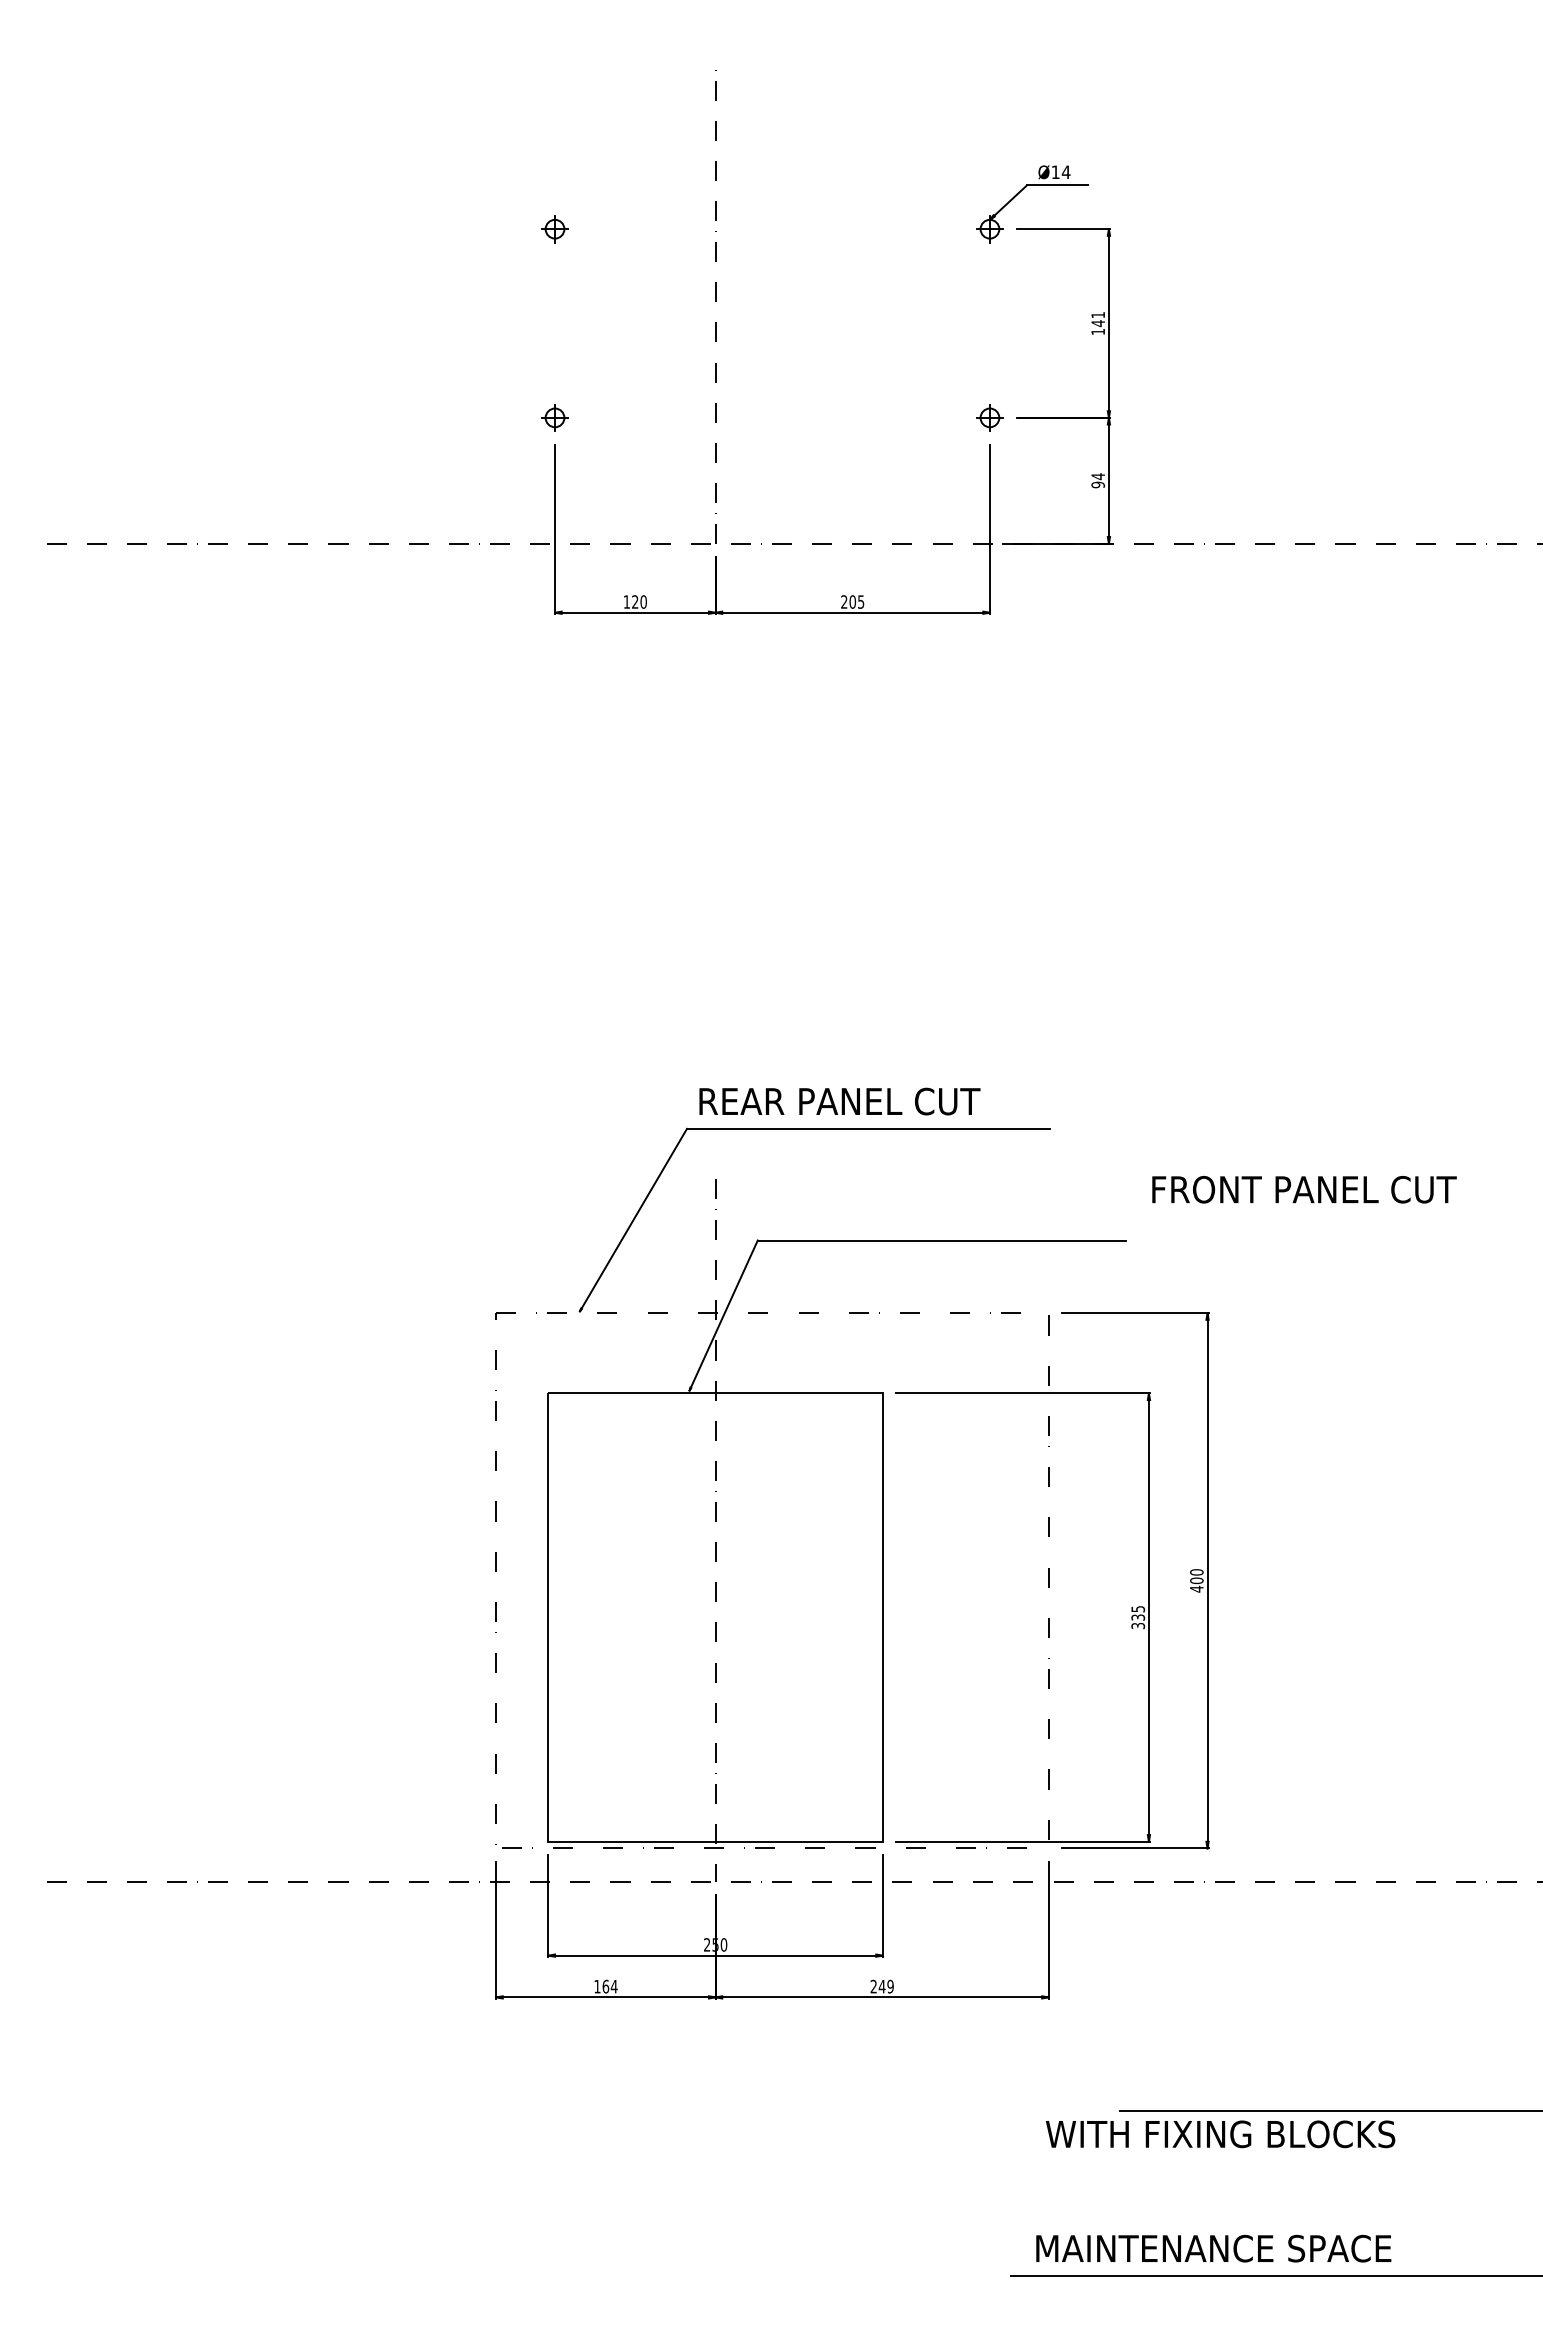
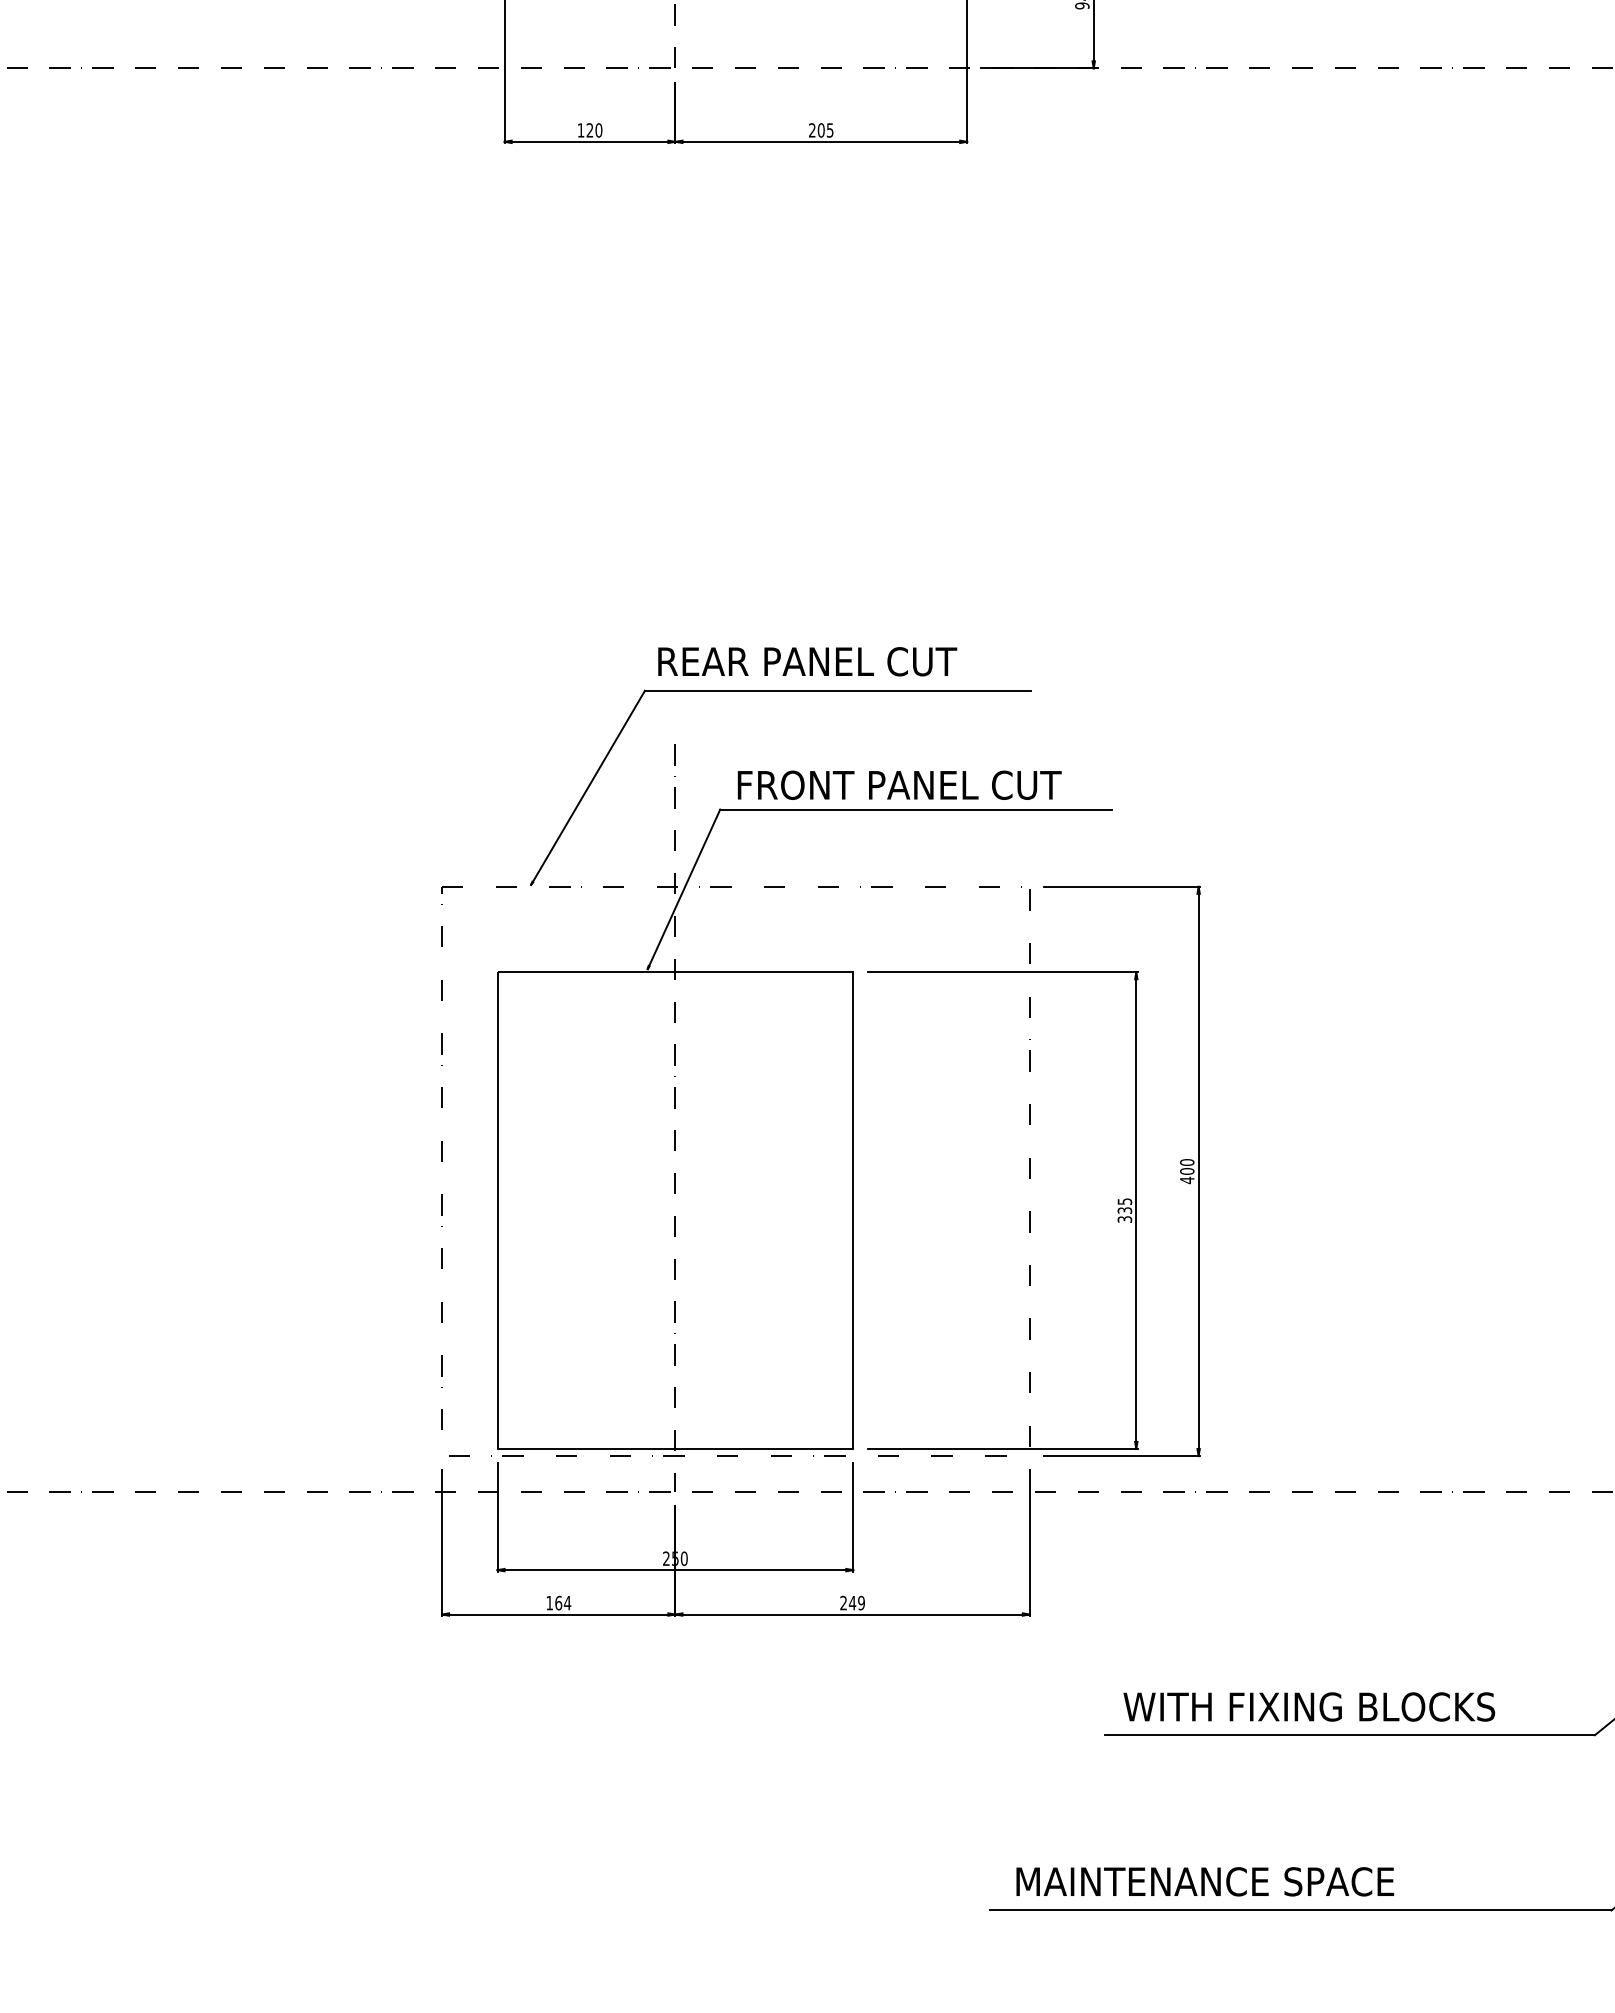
text: (1304, 1189) -> (899, 785), moved
text: (1220, 2134) -> (1309, 1707), moved

